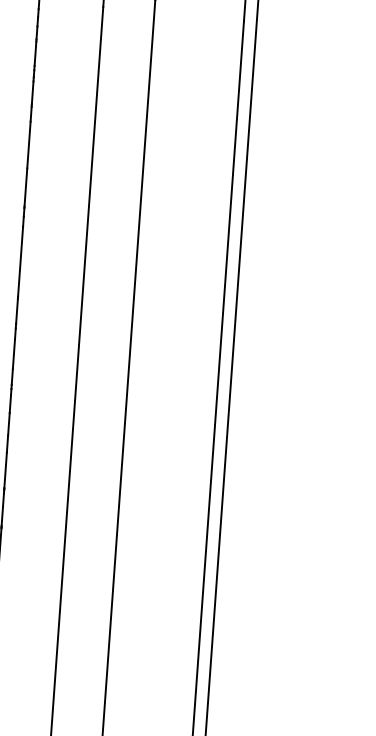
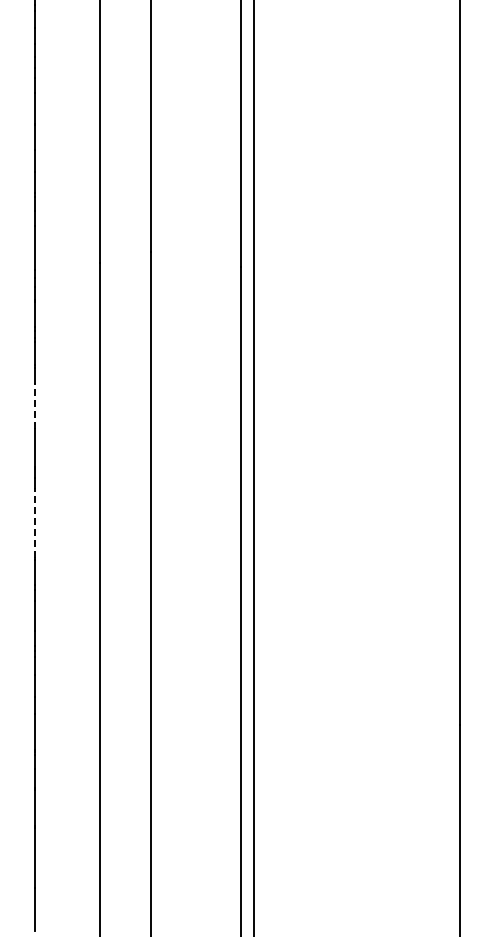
line: (29, 144) -> (35, 405), solid -> dashed
line: (20, 261) -> (35, 522), solid -> dashed

